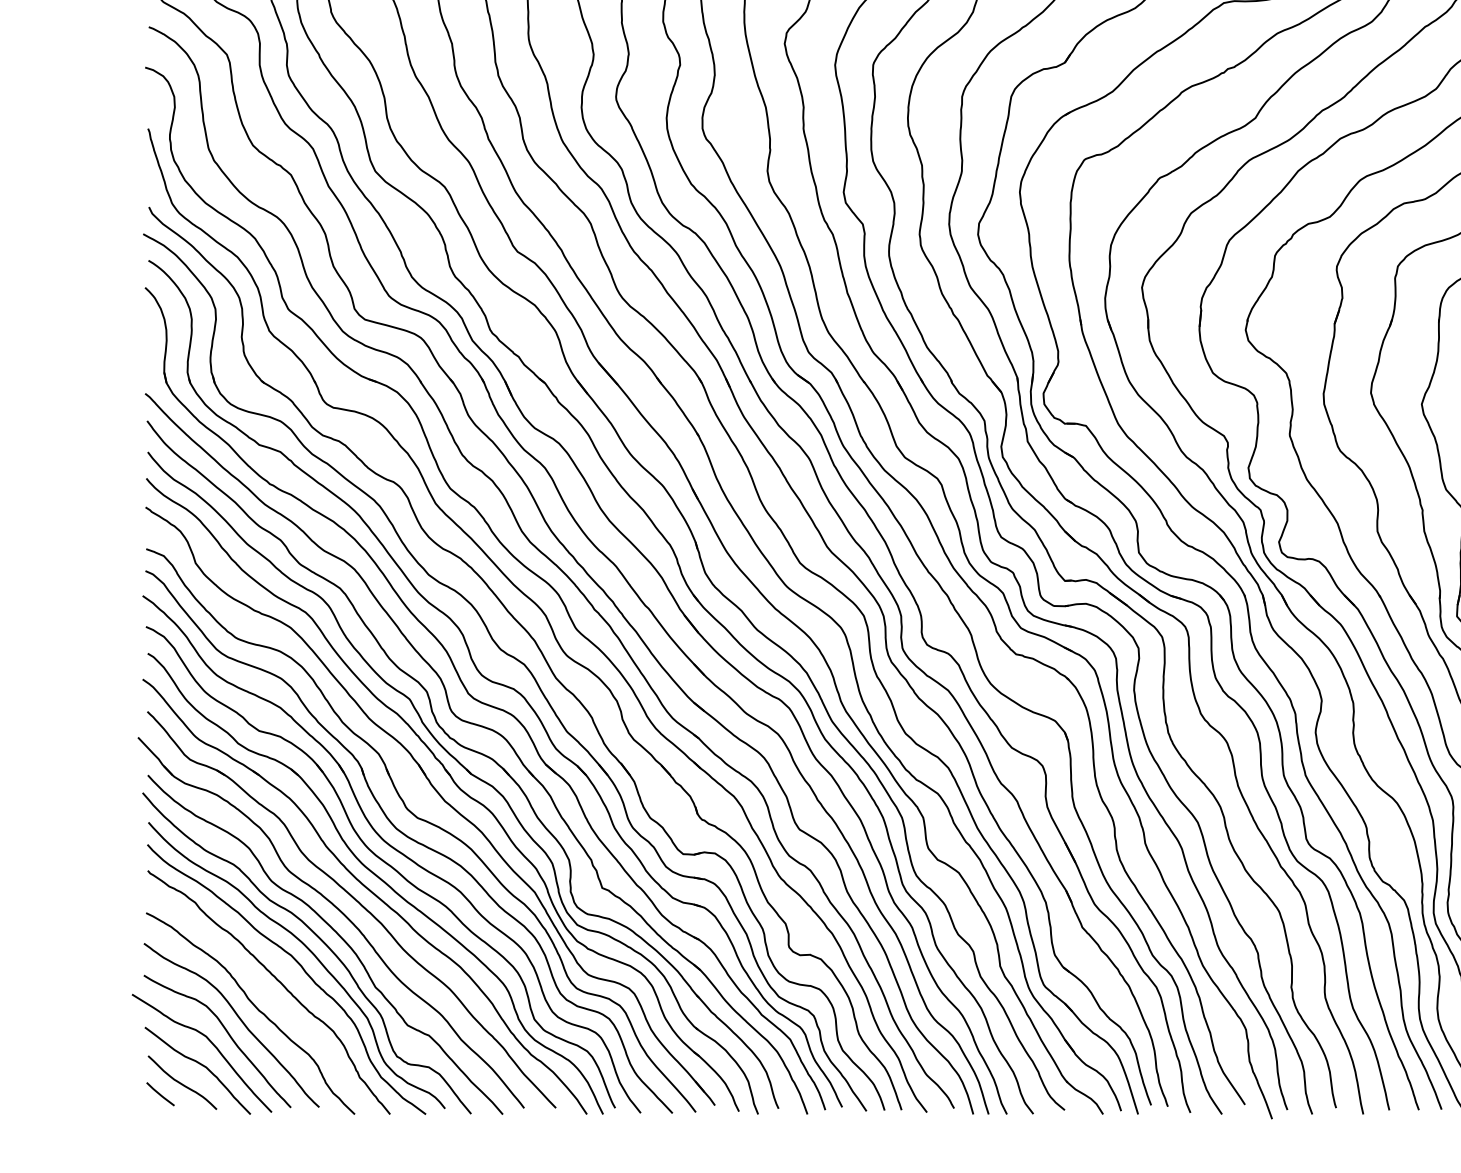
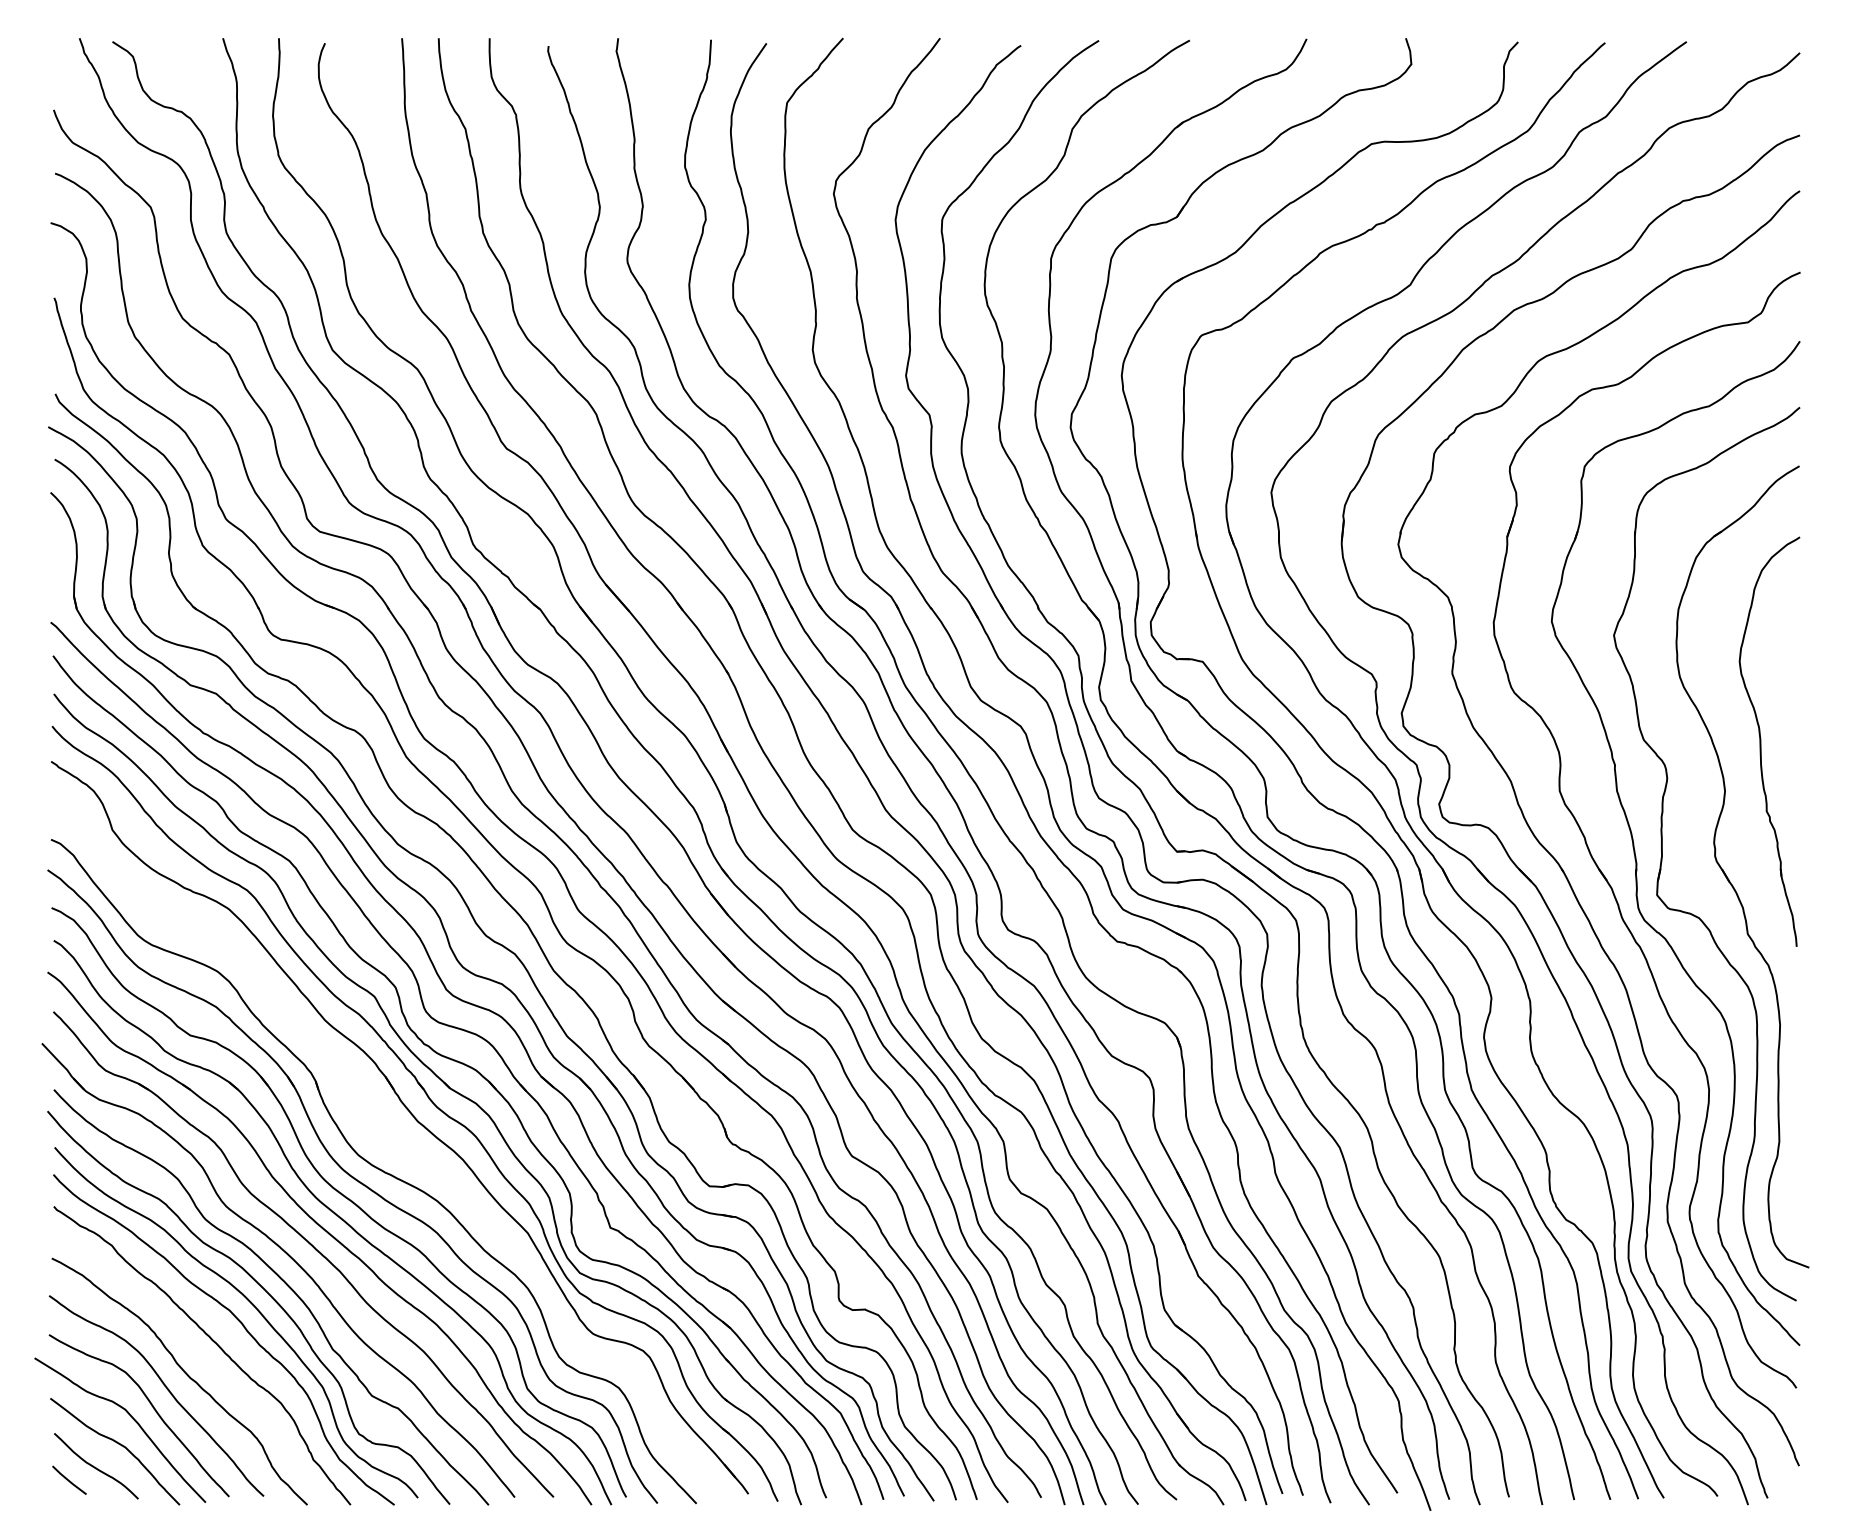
part: (424, 821) -> (392, 1146), removed

